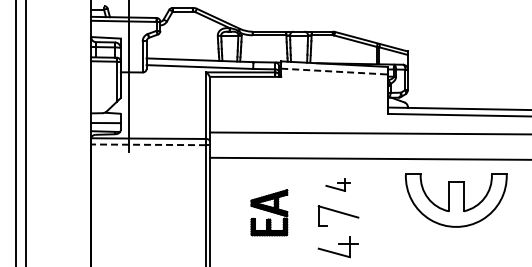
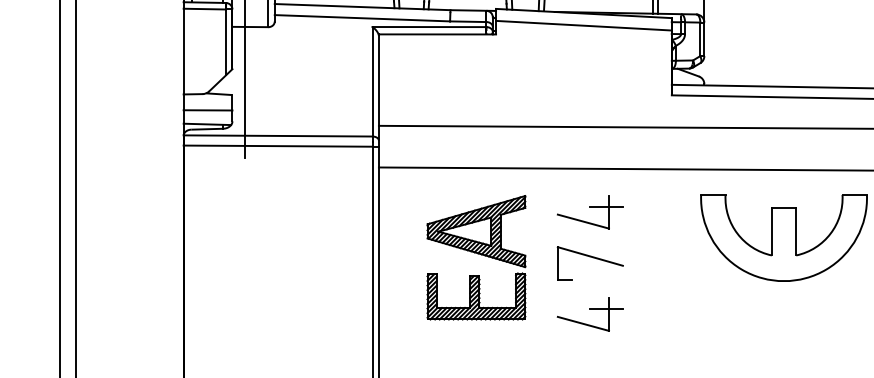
line: (334, 71) -> (583, 25), dashed -> solid
line: (148, 144) -> (277, 145), dashed -> solid
part: (337, 184) -> (588, 211), size x1.67
part: (269, 212) -> (476, 257), size x1.67

